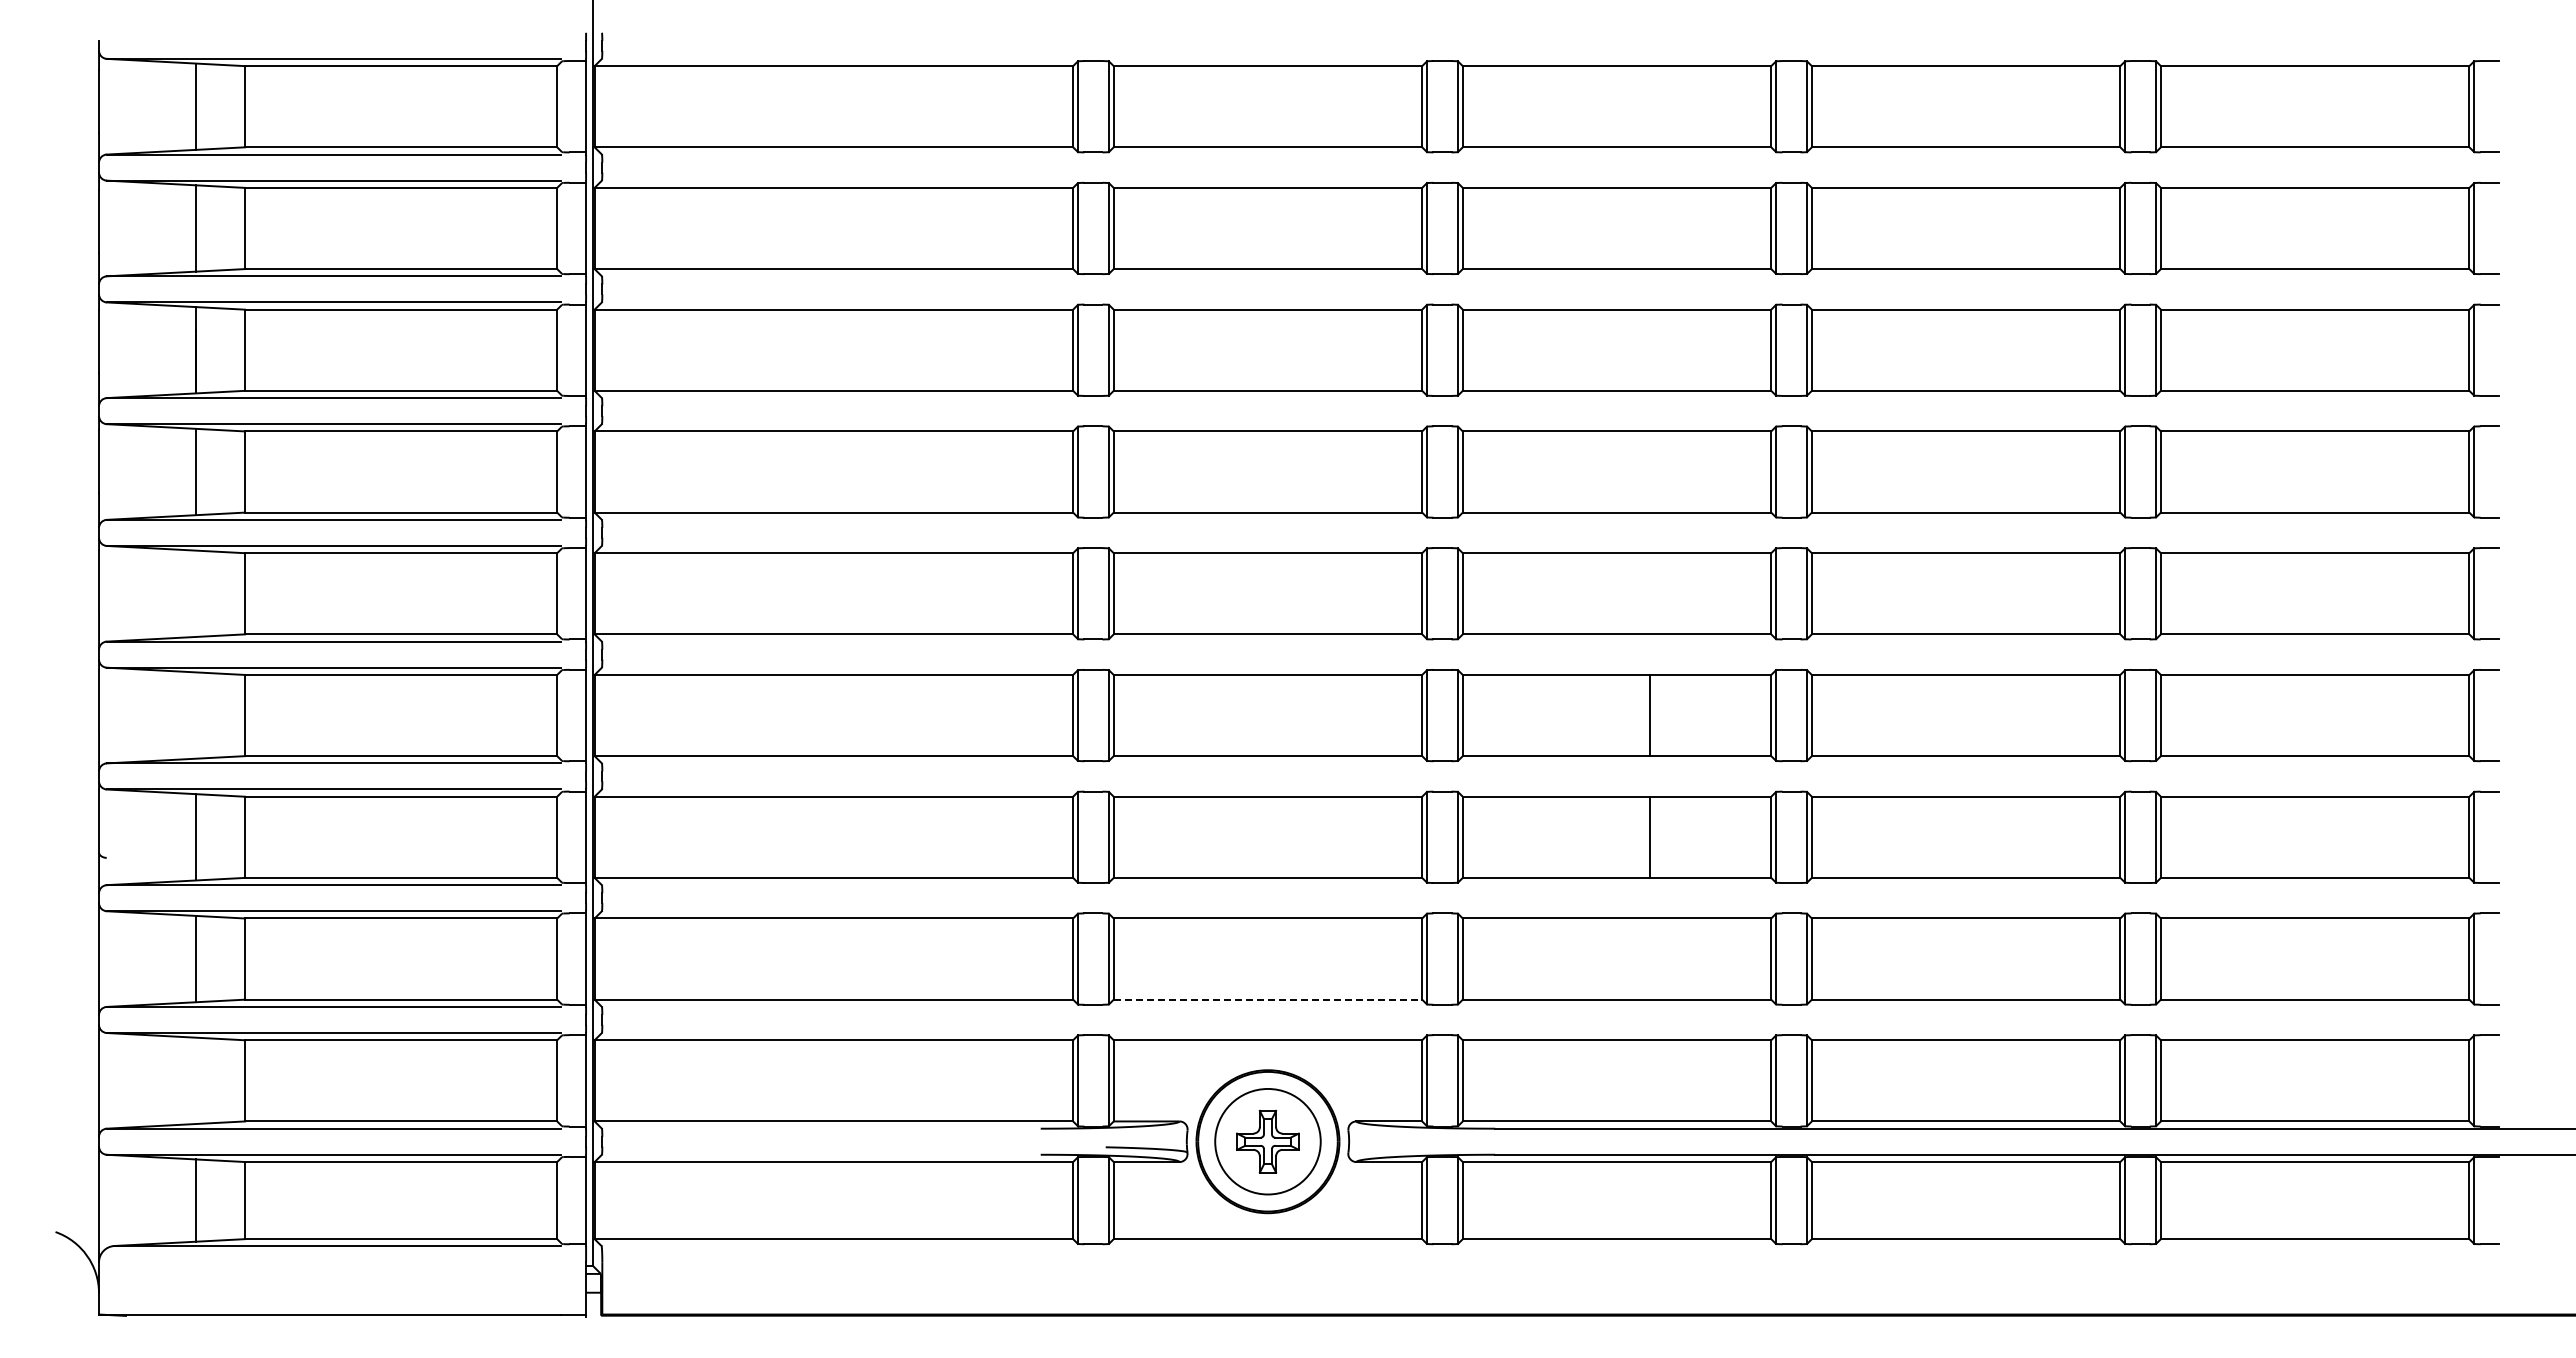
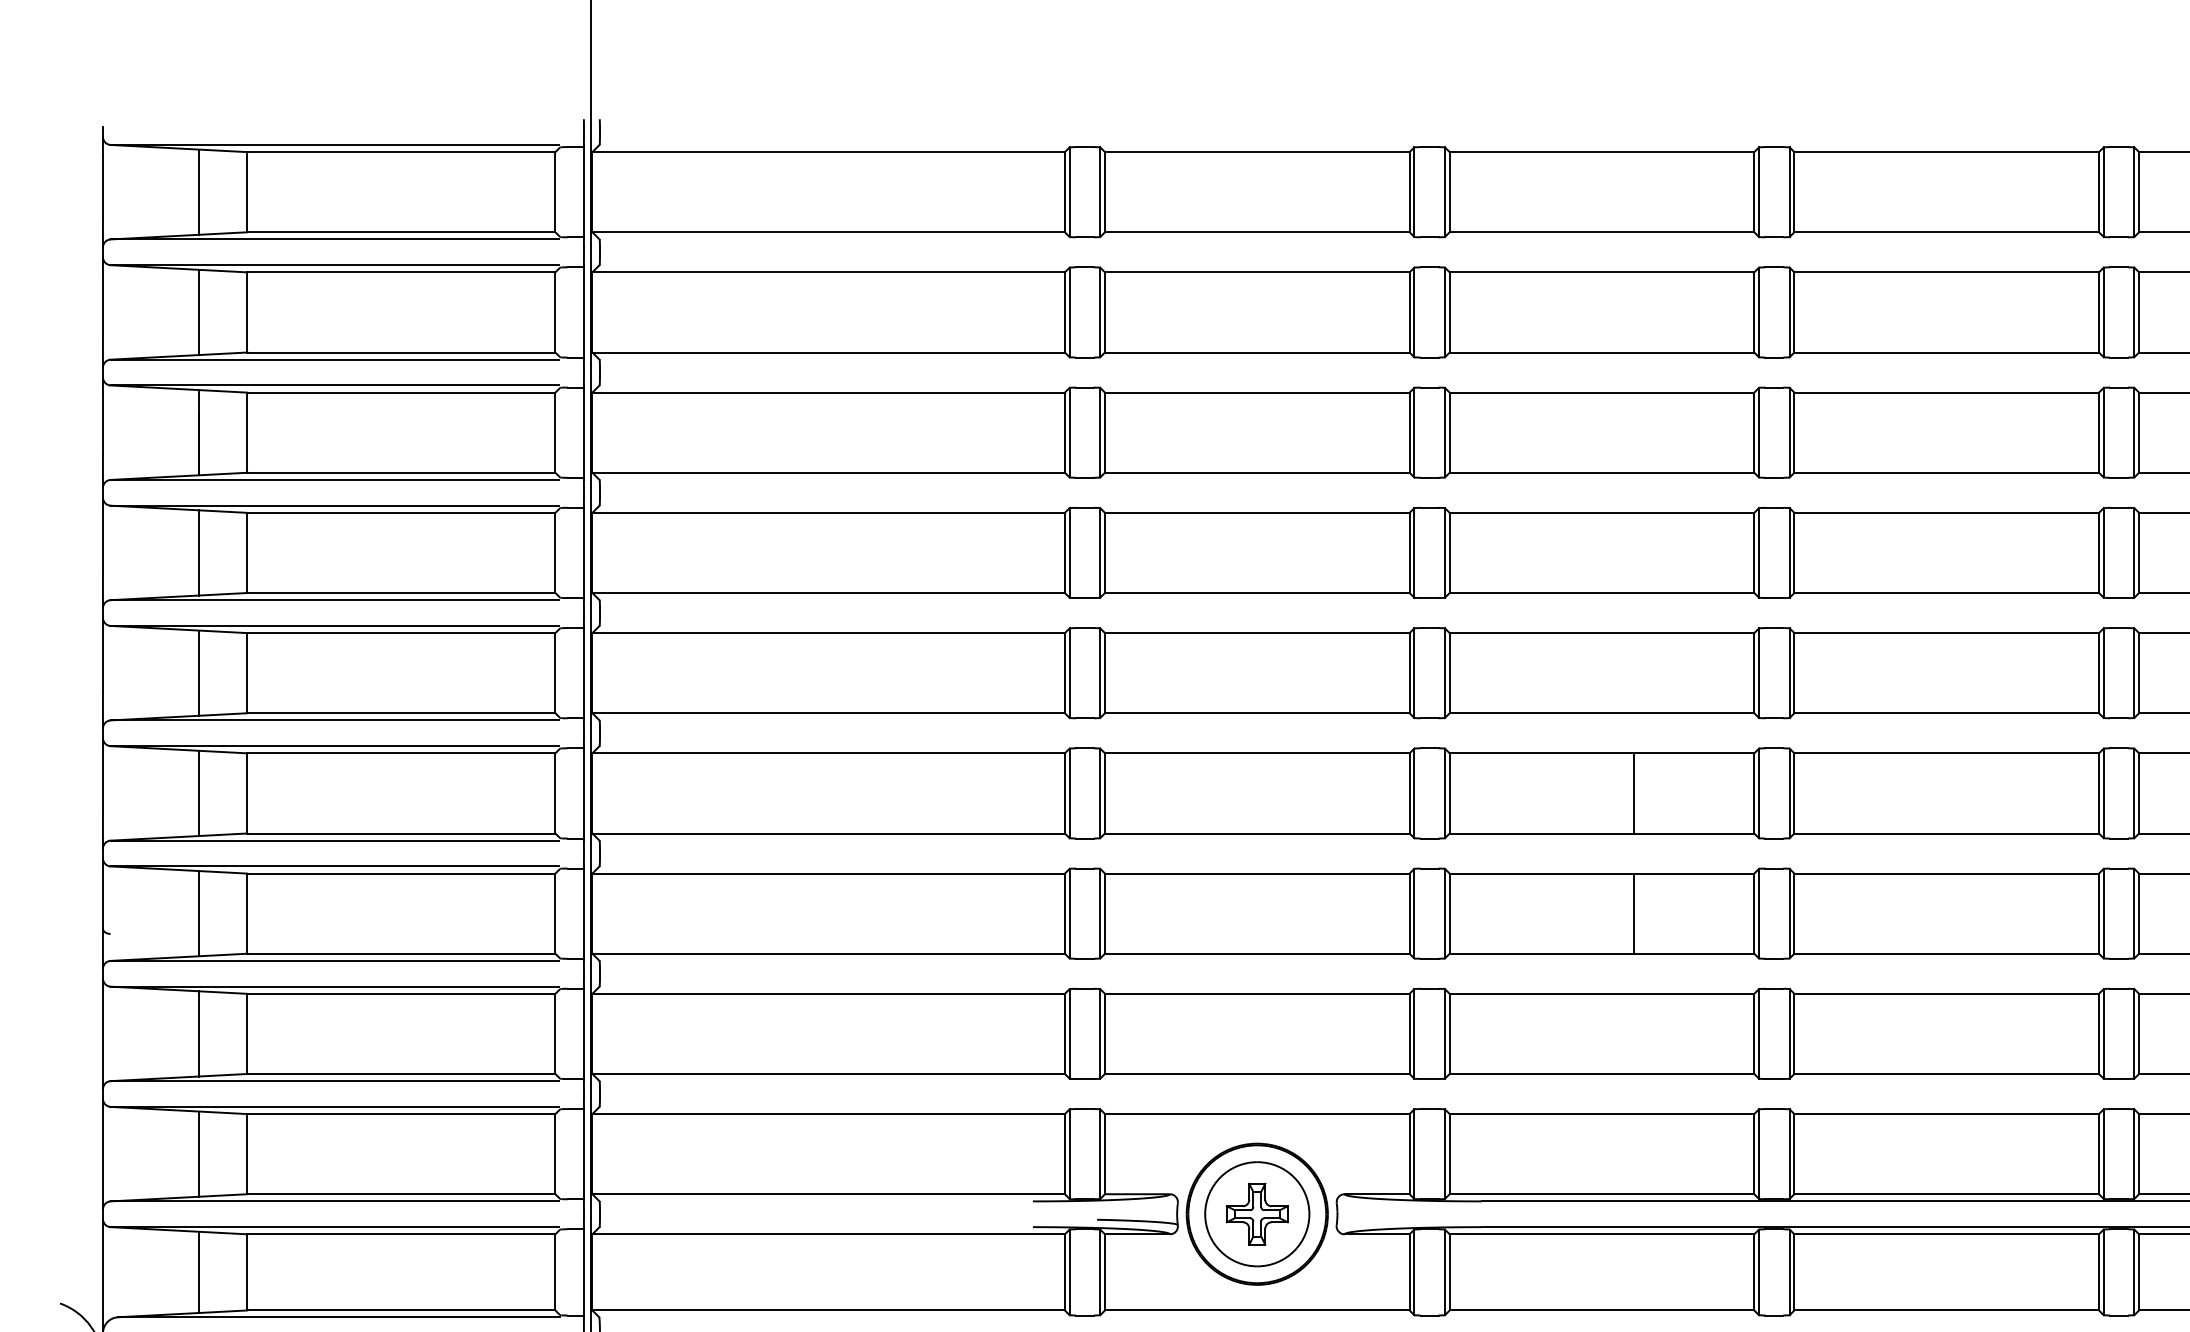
line: (196, 593) -> (199, 672), added
line: (196, 715) -> (199, 793), added
line: (1268, 999) -> (1257, 1073), dashed -> solid
line: (196, 1080) -> (199, 1153), added

